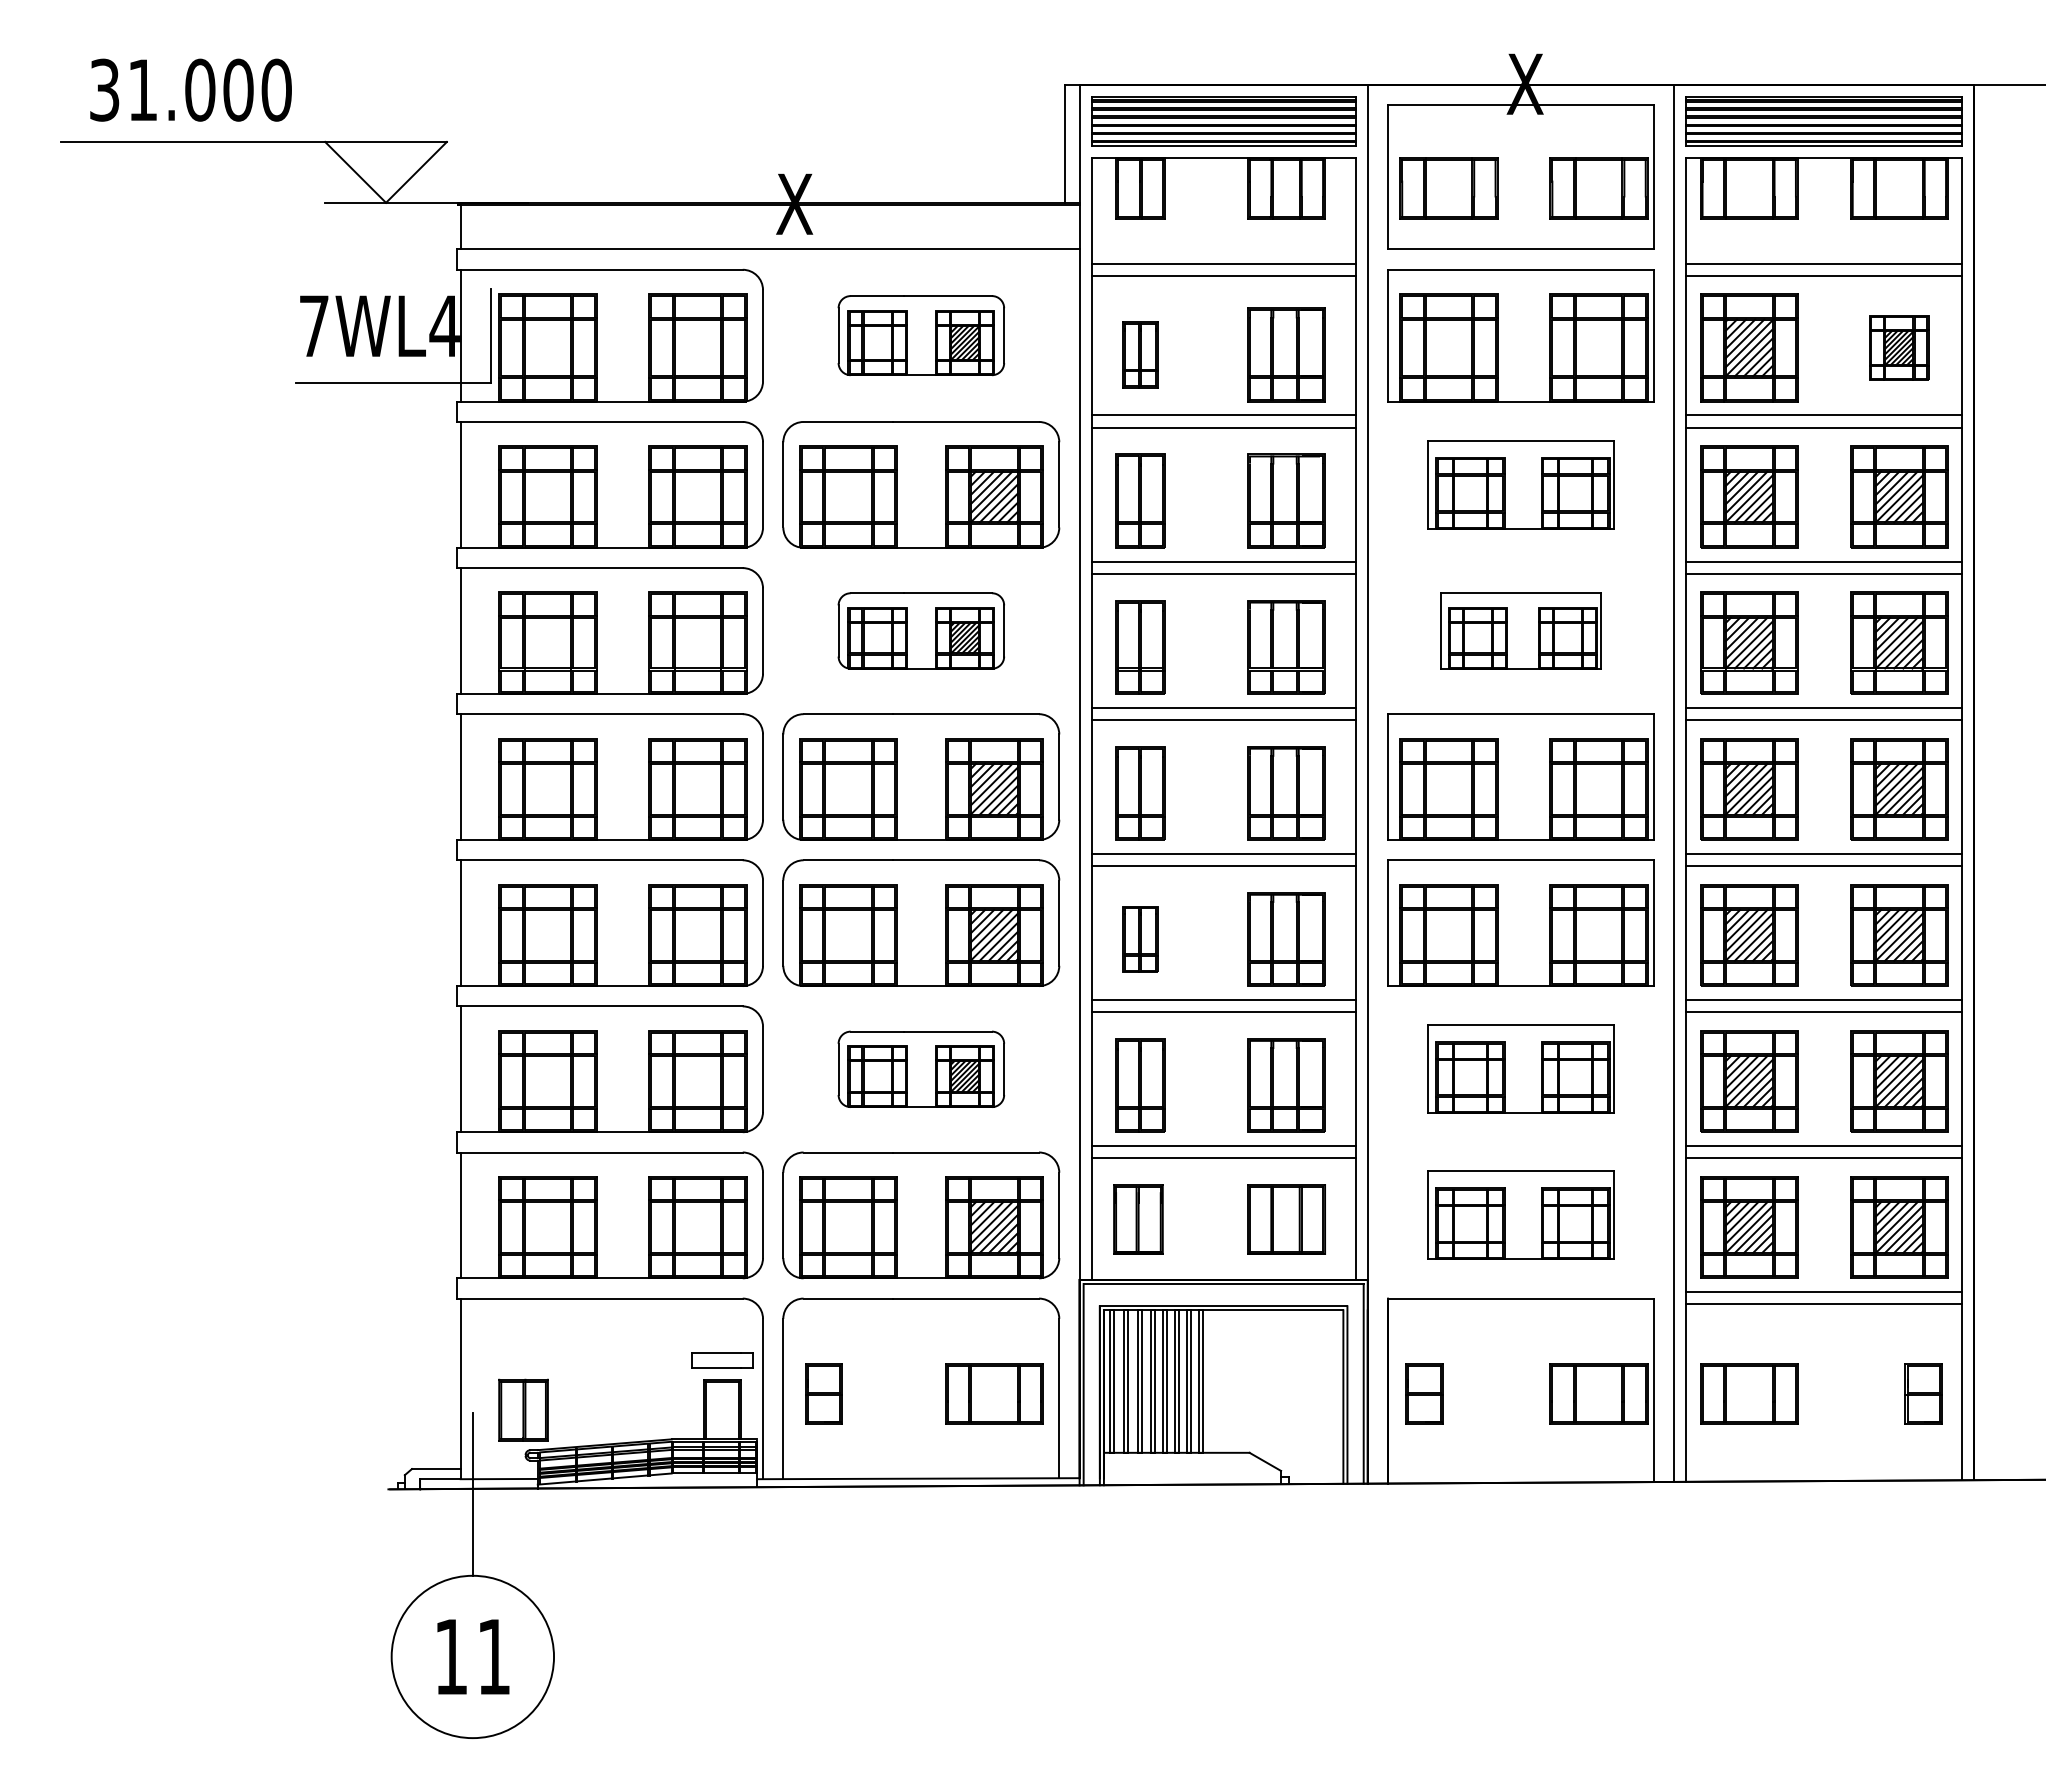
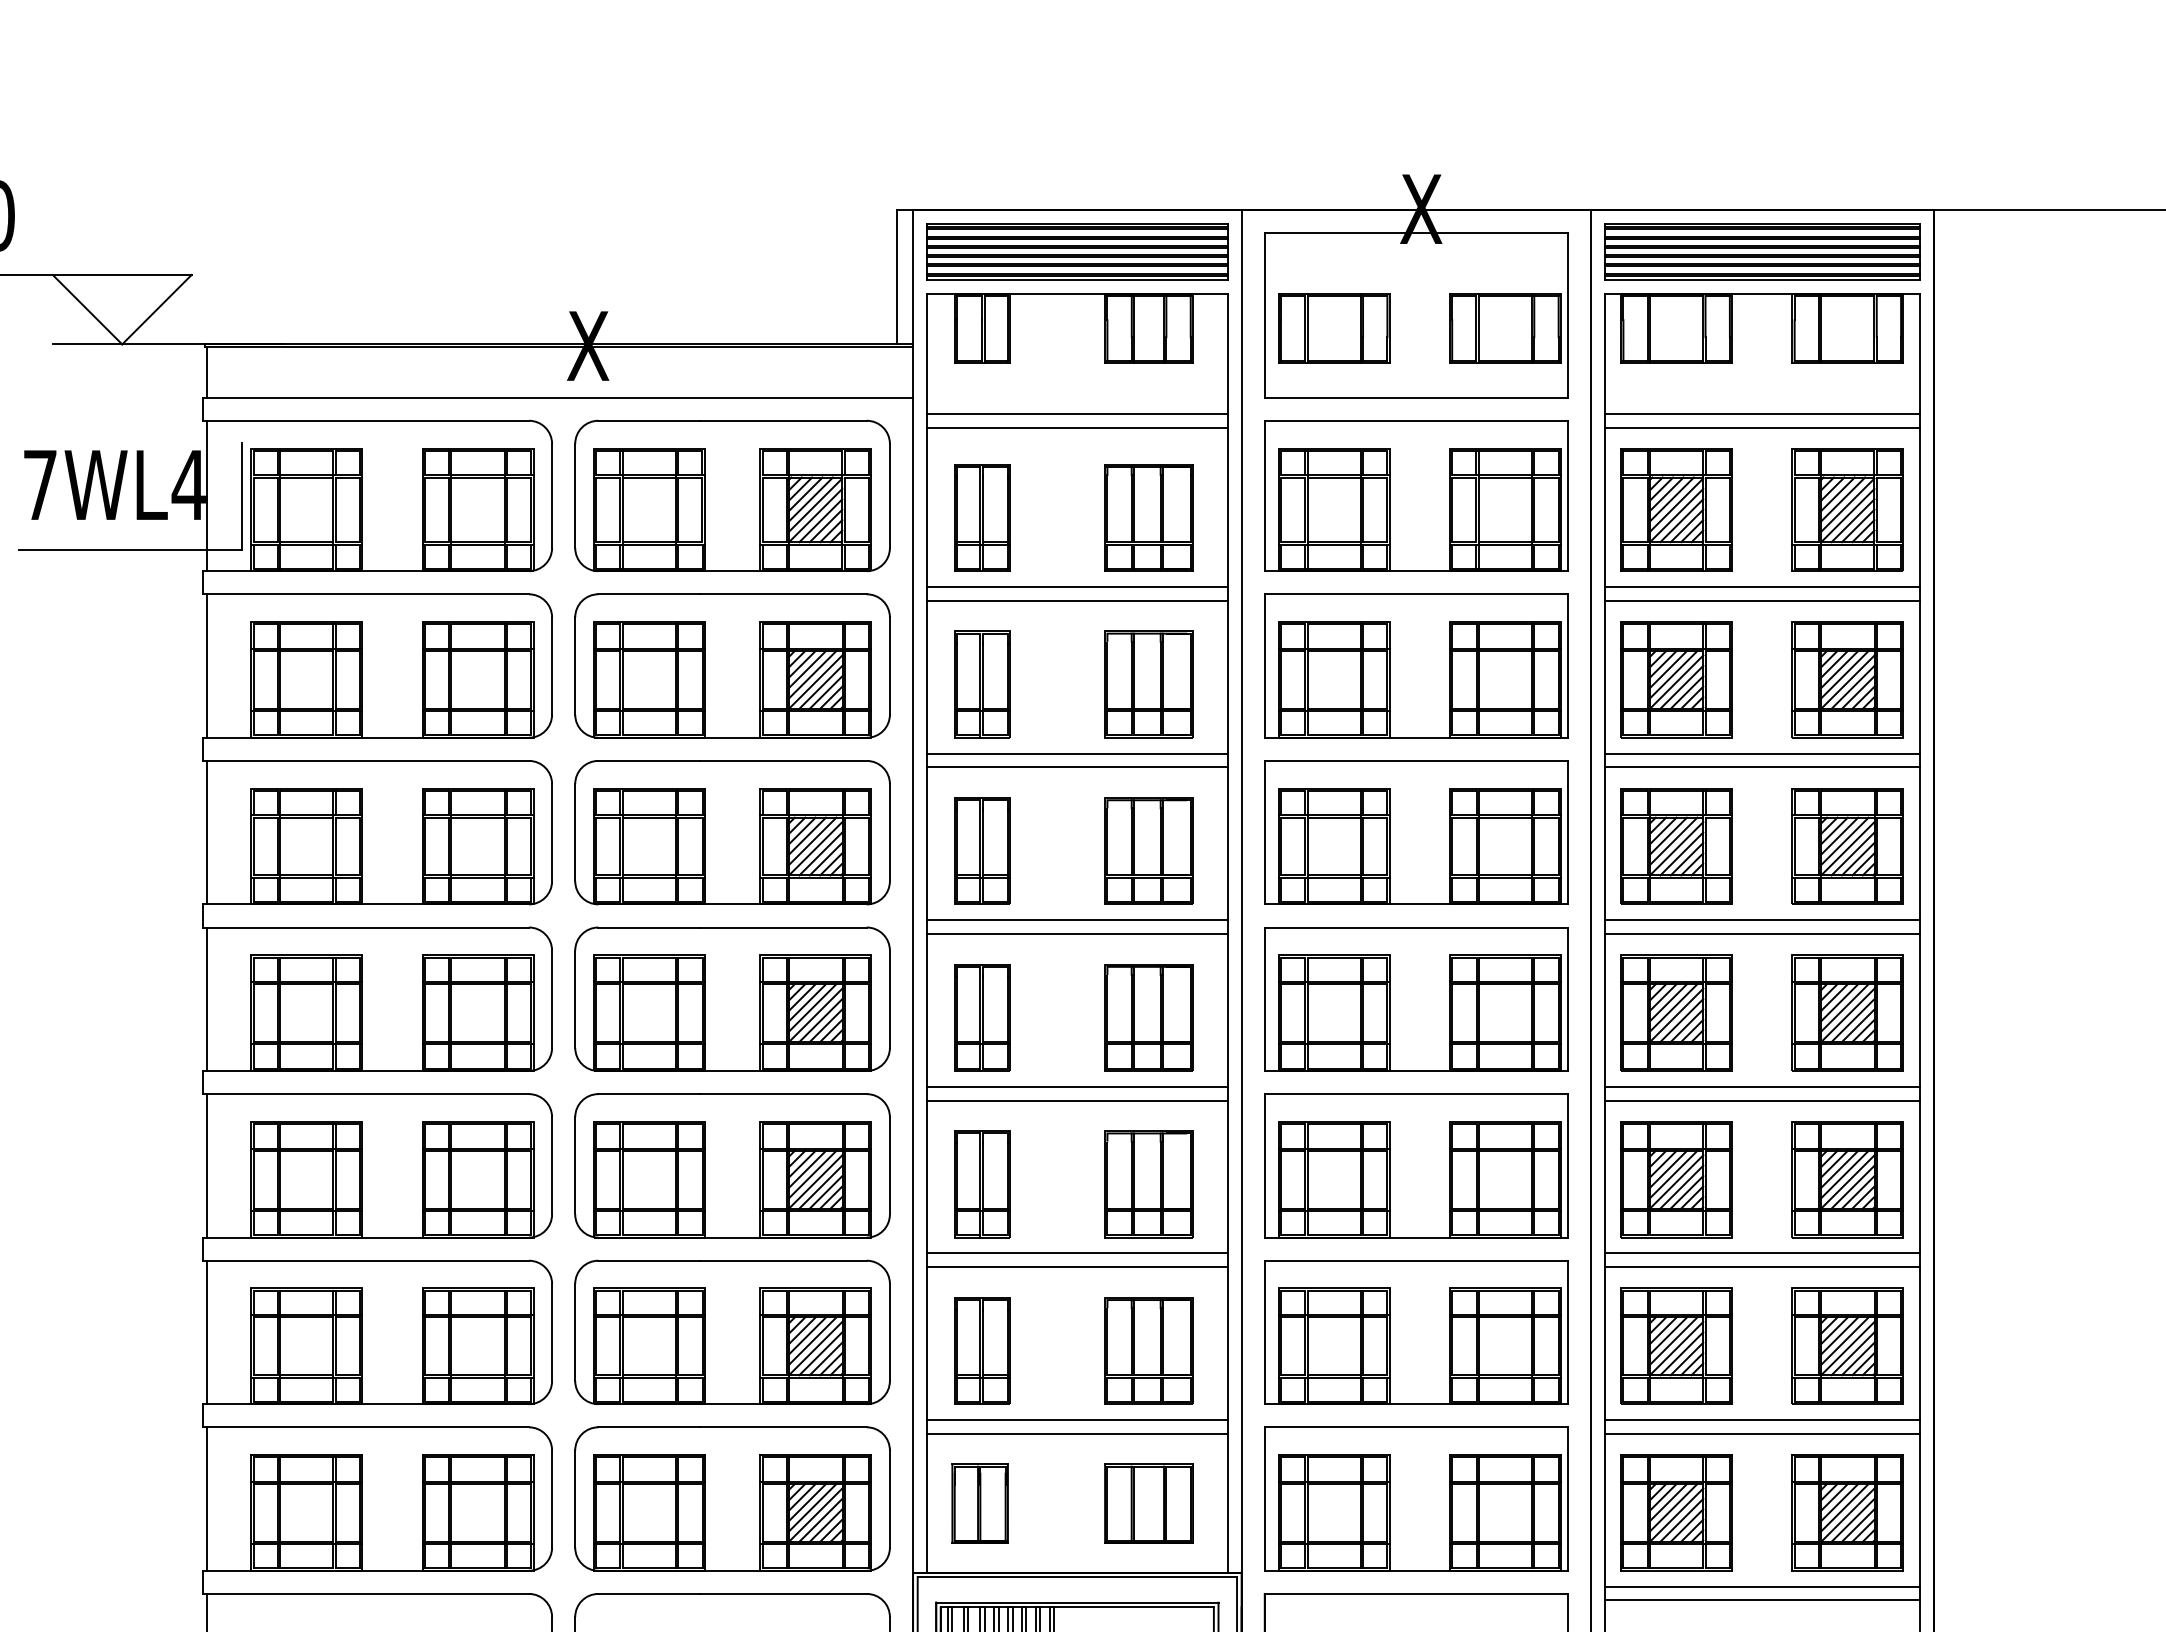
part: (921, 335) -> (732, 495), size x1.67
part: (1899, 347) -> (1848, 509), size x1.67
part: (1140, 354) -> (982, 517), size x1.43
part: (1520, 484) -> (1415, 665), size x1.43
part: (921, 630) -> (732, 832), size x1.67
part: (1520, 630) -> (1415, 832), size x1.67
part: (1140, 939) -> (982, 1184), size x1.43
part: (1520, 1068) -> (1415, 1331), size x1.43
part: (921, 1069) -> (732, 1332), size x1.67
part: (1520, 1215) -> (1415, 1499), size x1.43

